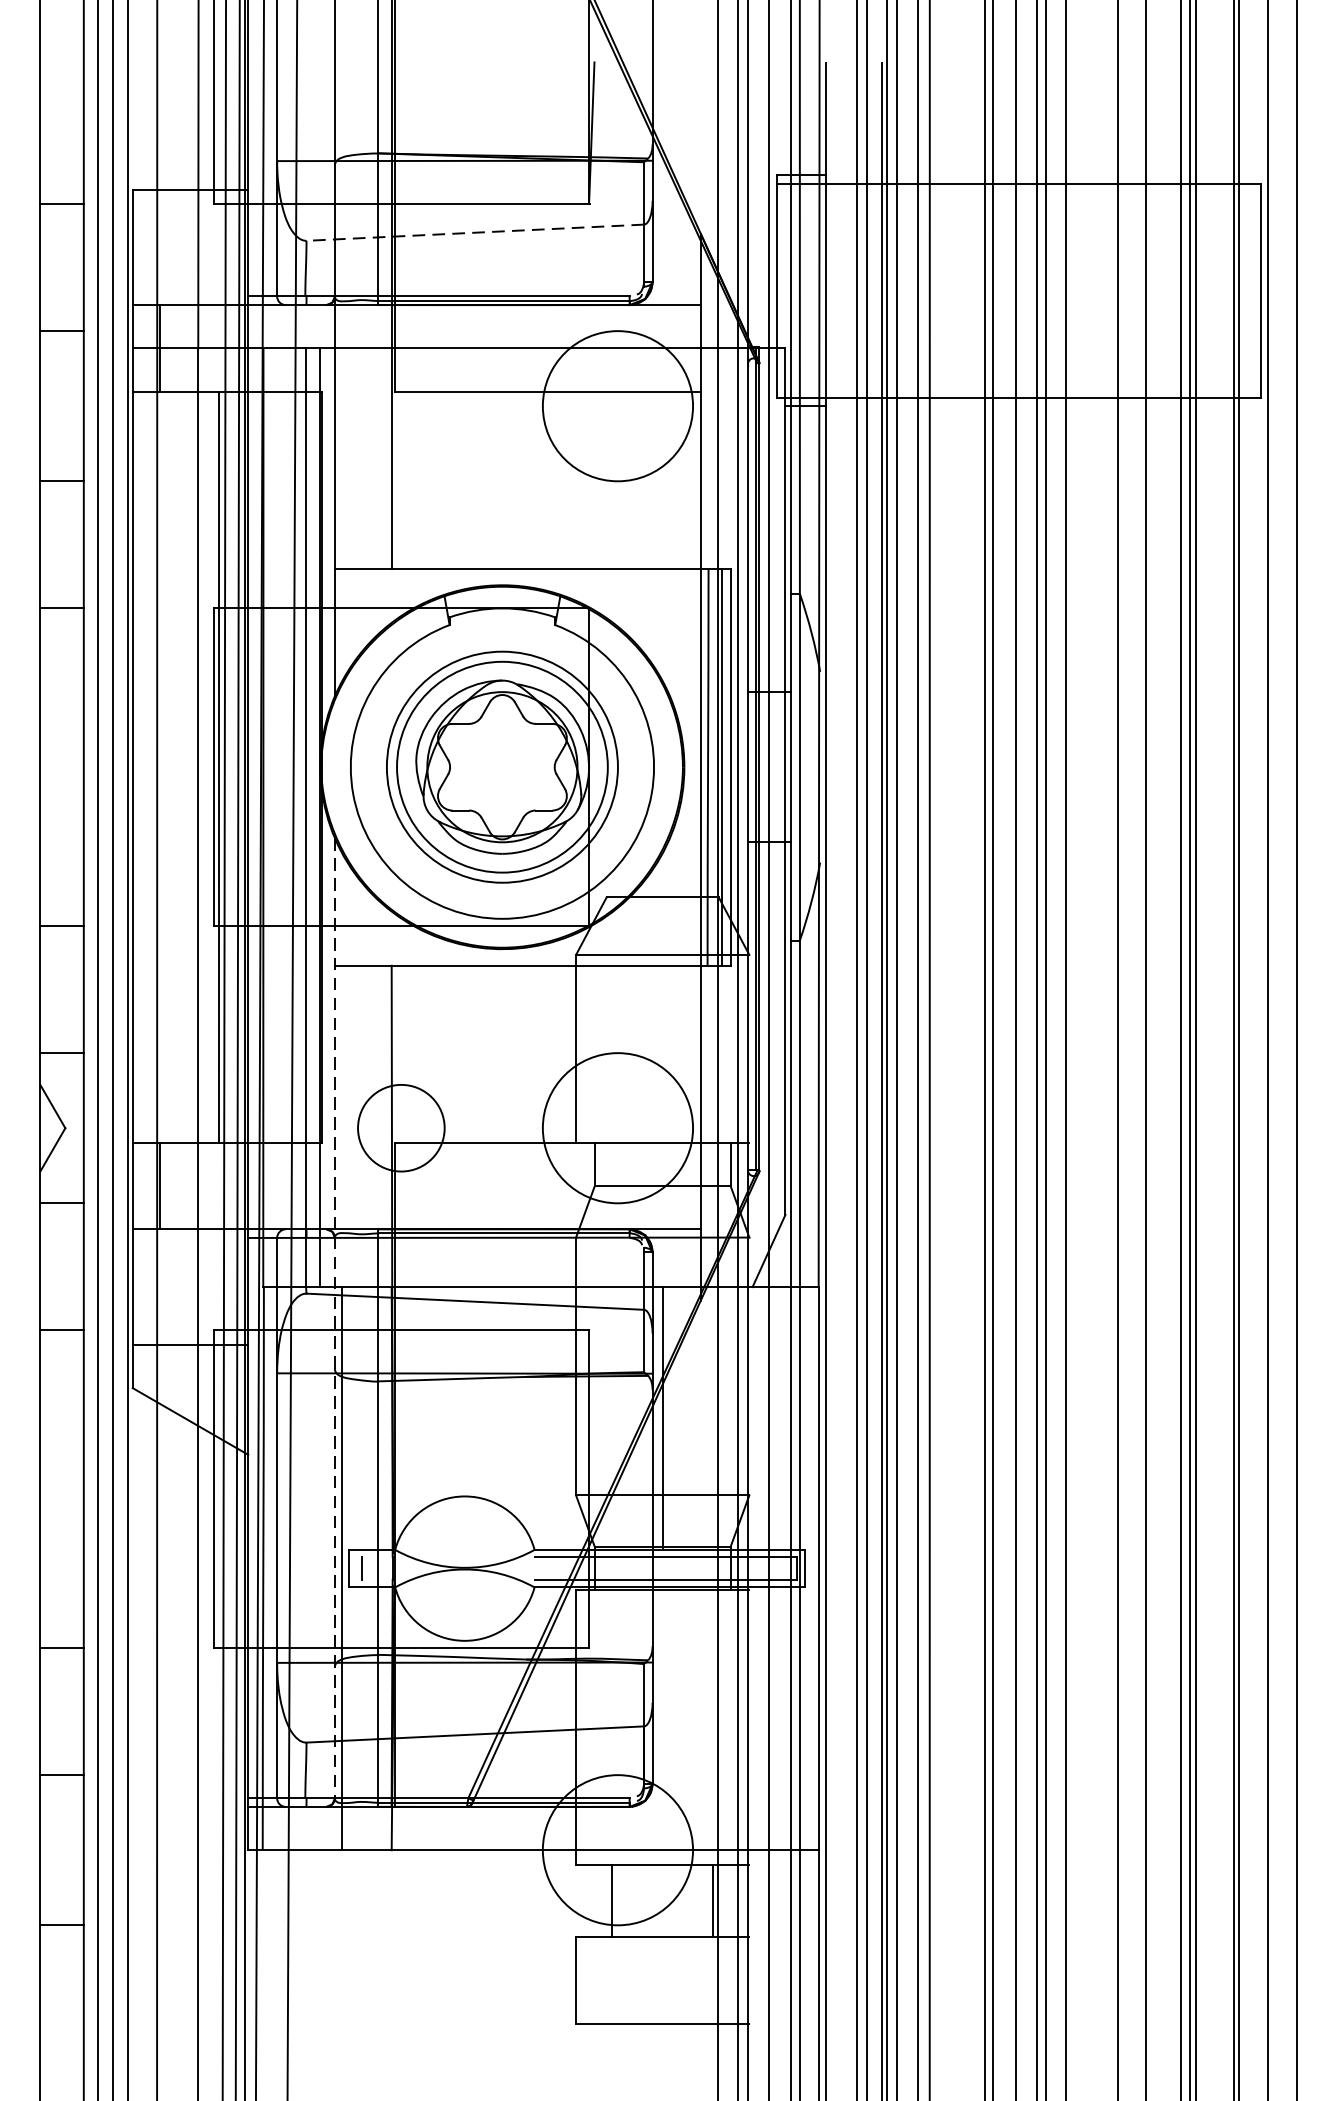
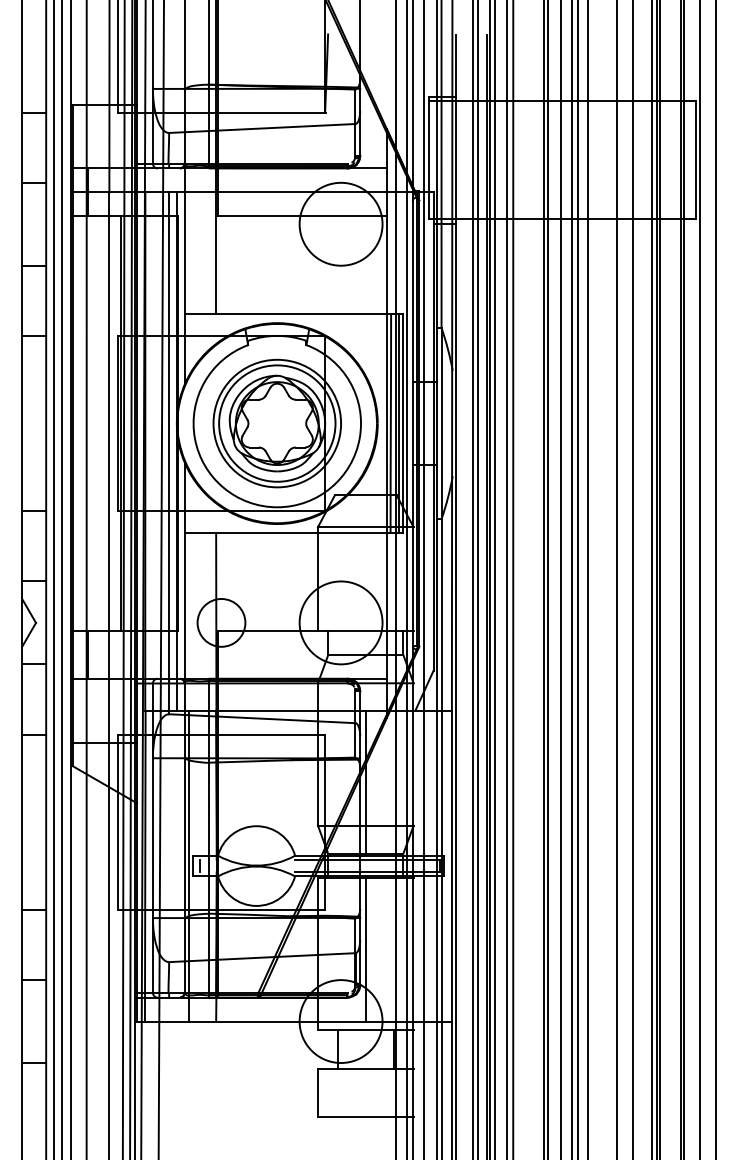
line: (473, 232) -> (261, 128), dashed -> solid
line: (334, 1319) -> (184, 728), dashed -> solid
line: (662, 1717) -> (365, 948), added

